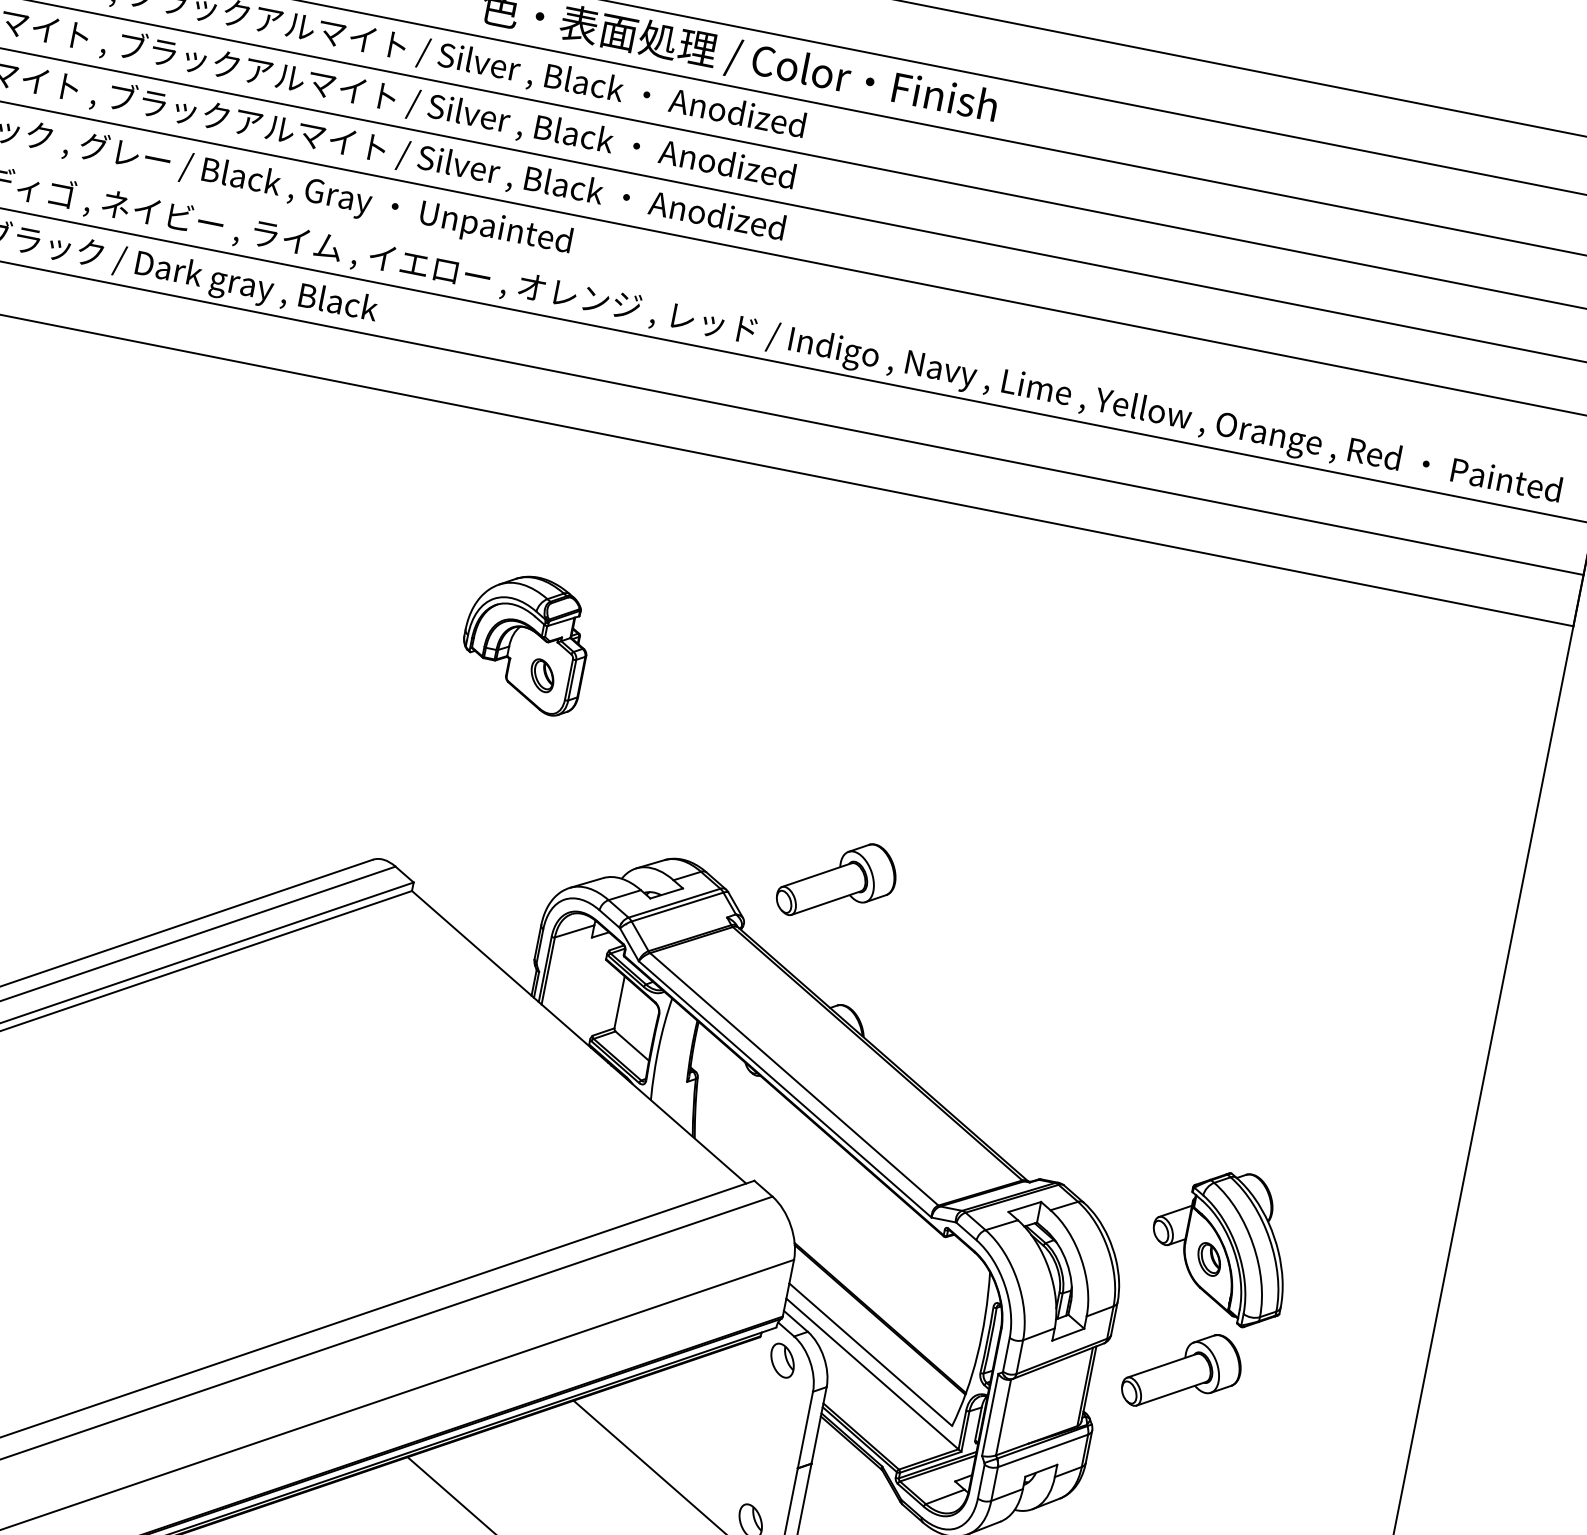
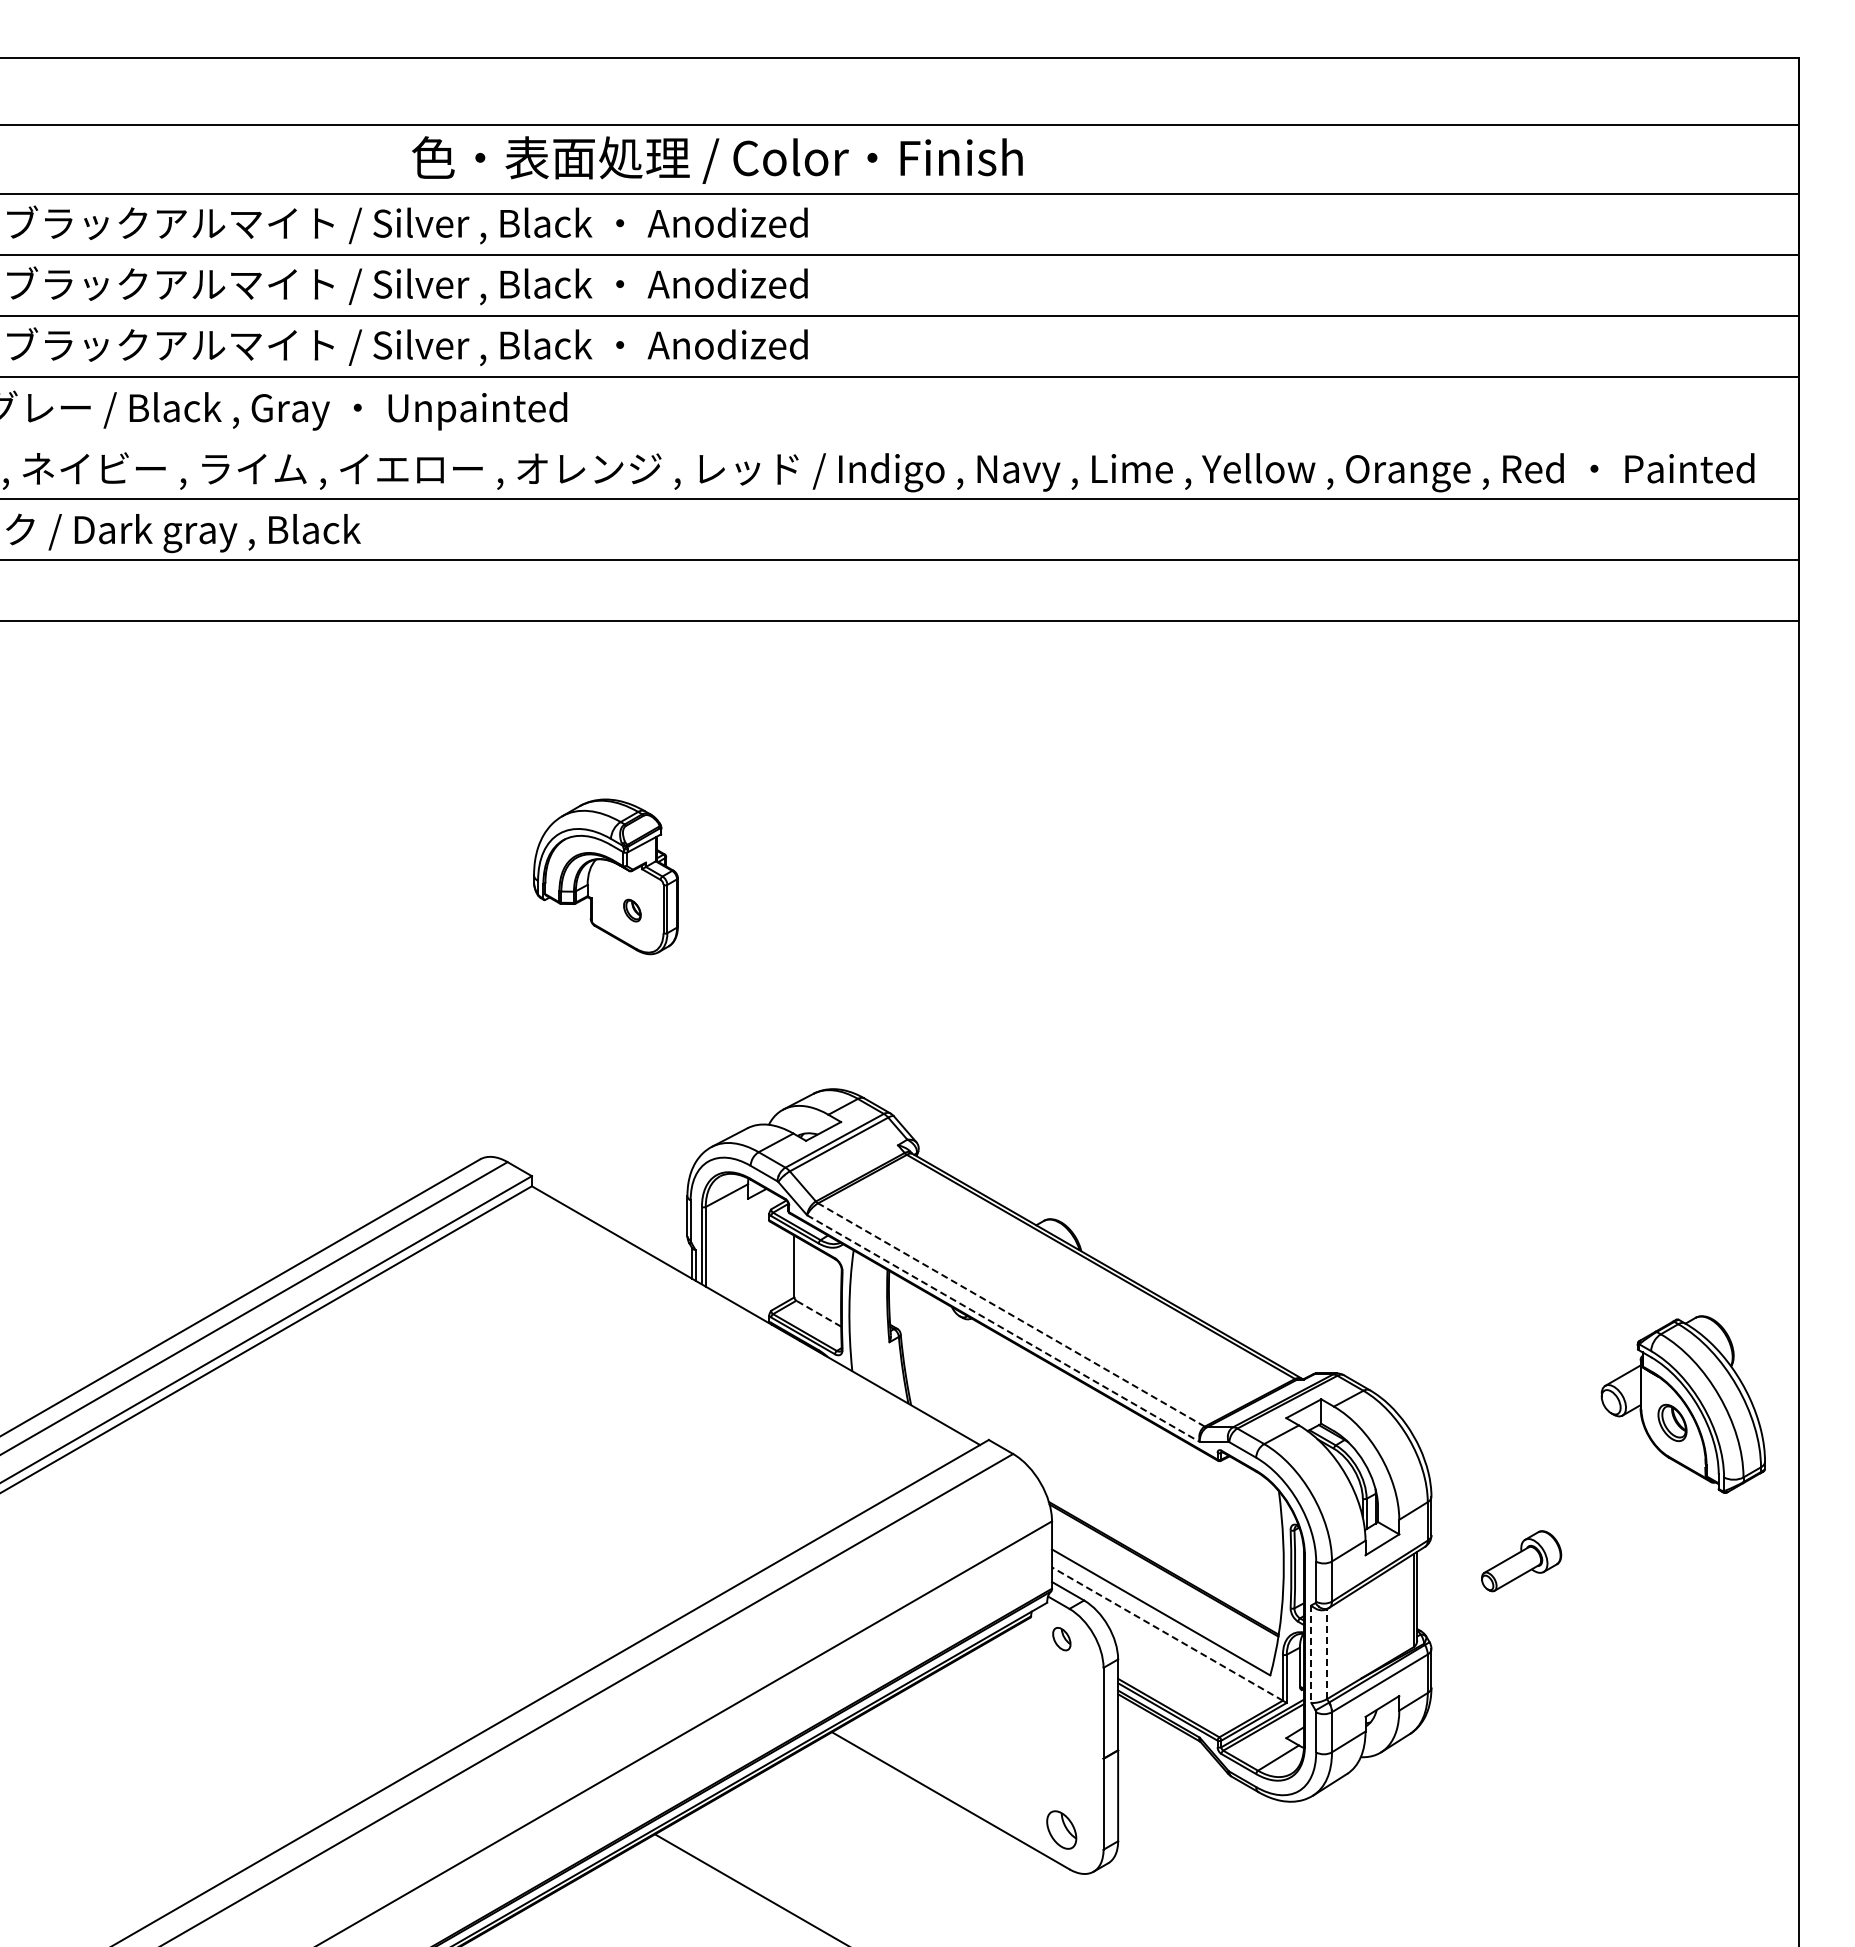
part: (542, 675) -> (632, 910), size x0.6
part: (837, 881) -> (1016, 1078), removed
line: (632, 1045) -> (818, 1313), solid -> dashed
line: (794, 1078) -> (1011, 1314), solid -> dashed
line: (785, 1089) -> (1003, 1328), solid -> dashed
part: (1220, 1245) -> (1682, 1404), moved
part: (782, 1360) -> (1061, 1638), size x0.6
part: (1182, 1371) -> (1521, 1561), size x0.6
line: (872, 1373) -> (1167, 1633), solid -> dashed
line: (990, 1415) -> (1311, 1654), solid -> dashed
line: (1003, 1417) -> (1327, 1653), solid -> dashed

